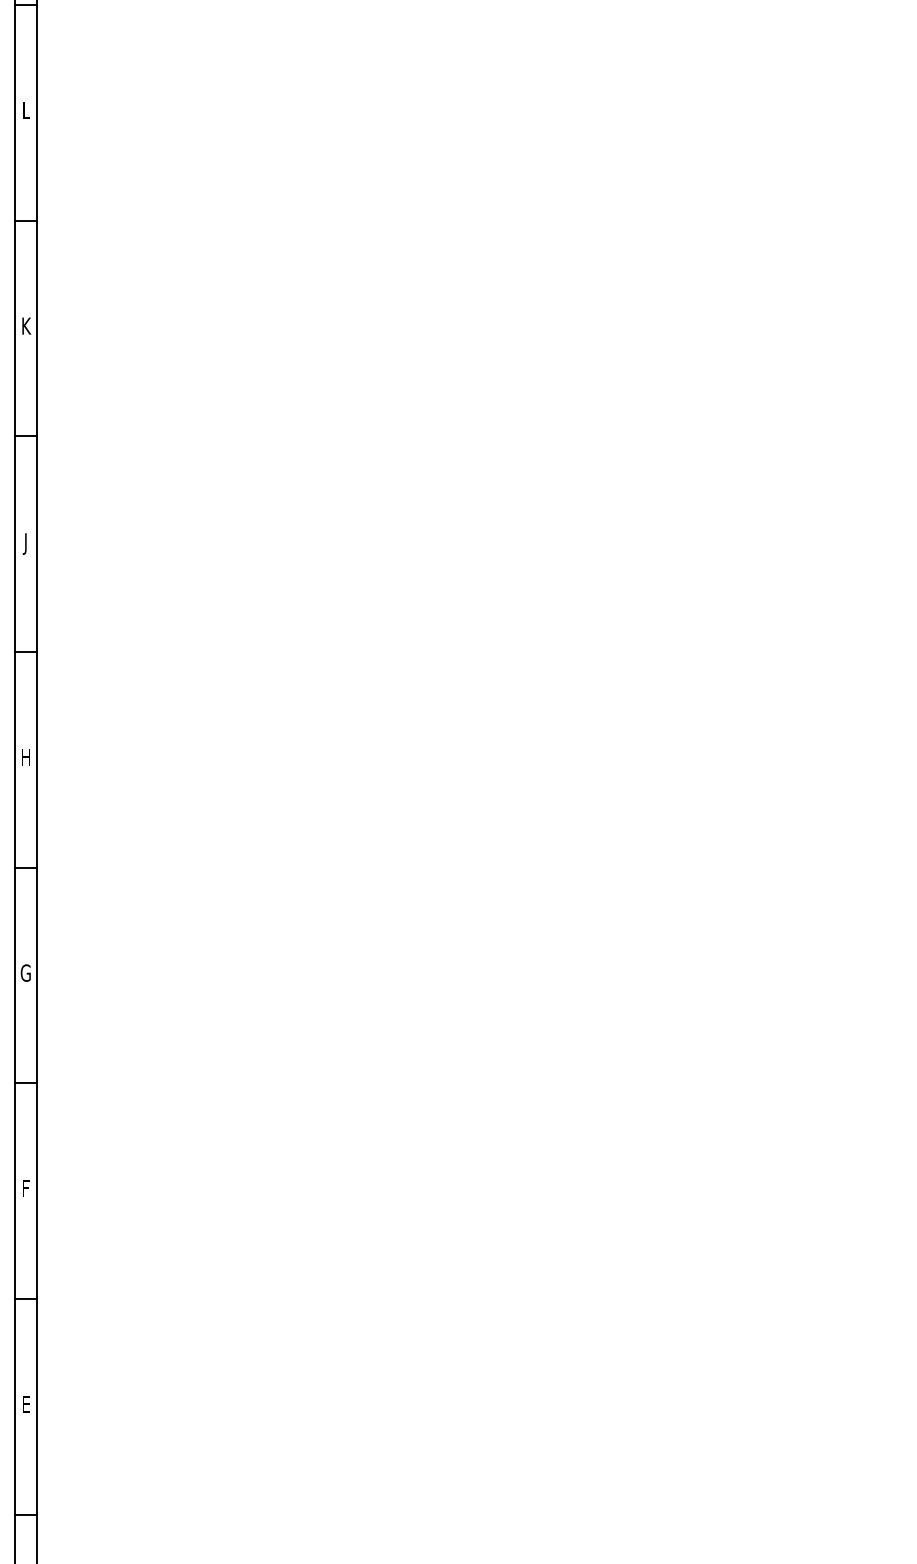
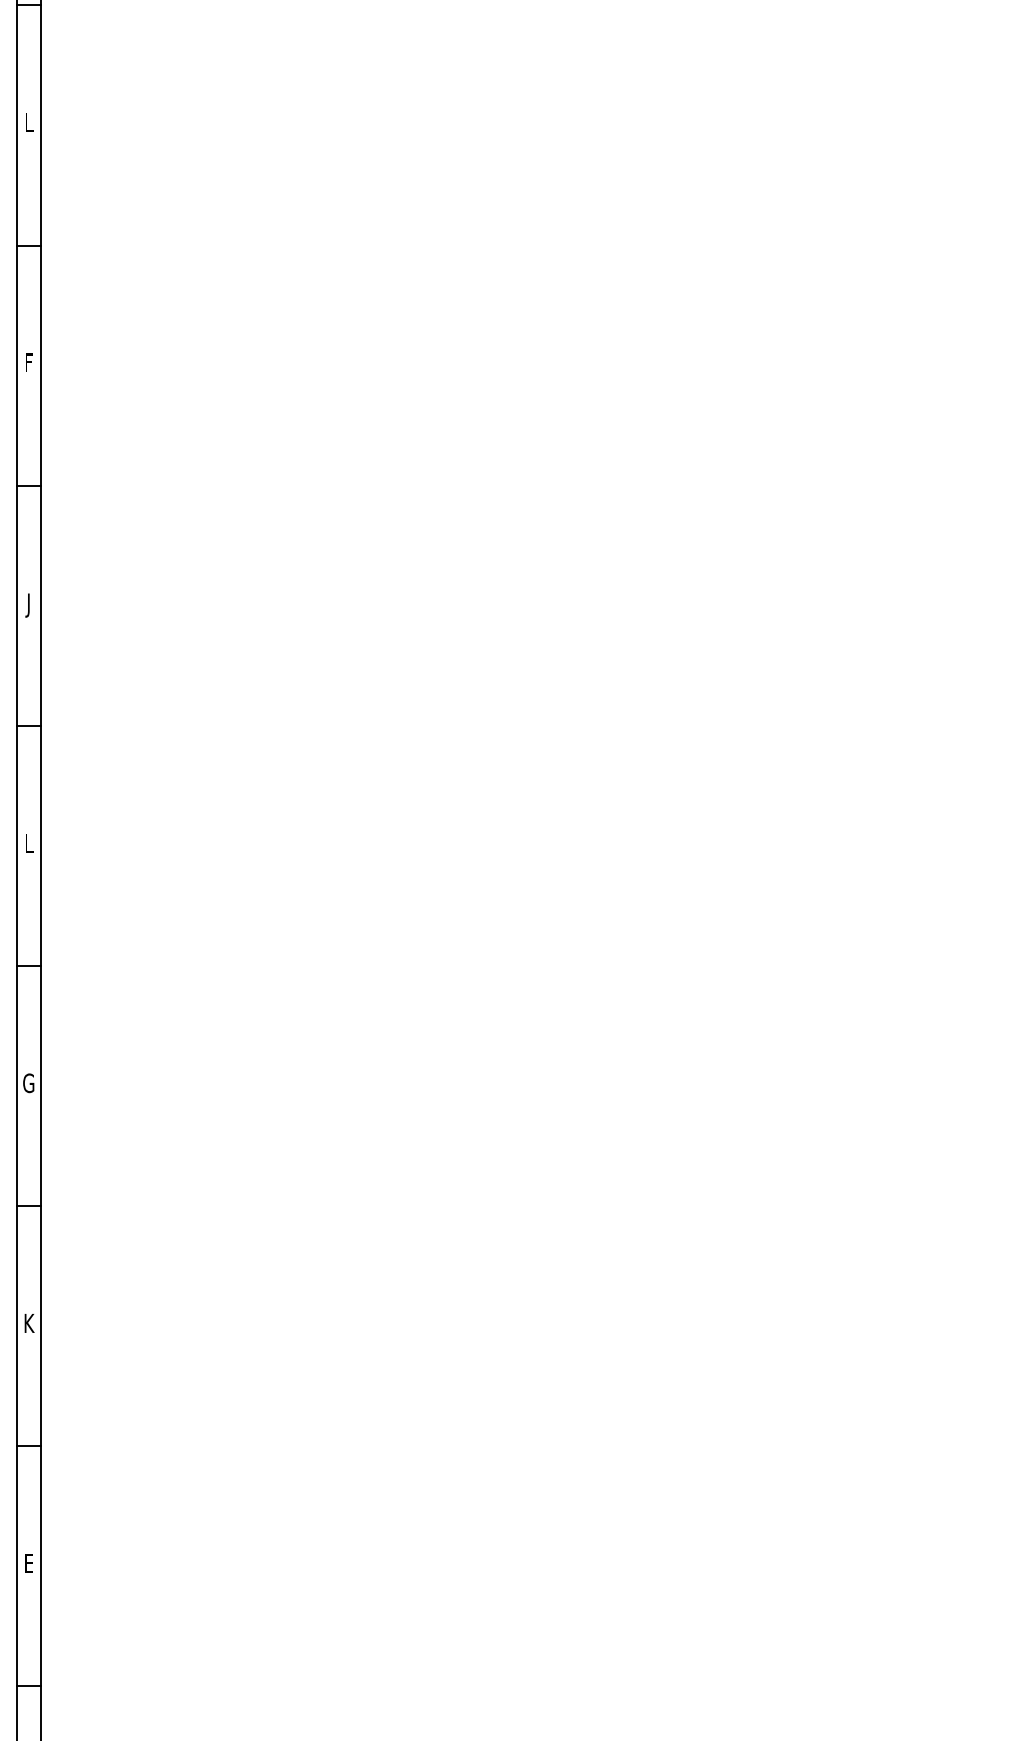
text: (26, 325) -> (29, 362), K -> F
text: (25, 757) -> (28, 843), H -> L
text: (26, 1187) -> (29, 1322), F -> K

